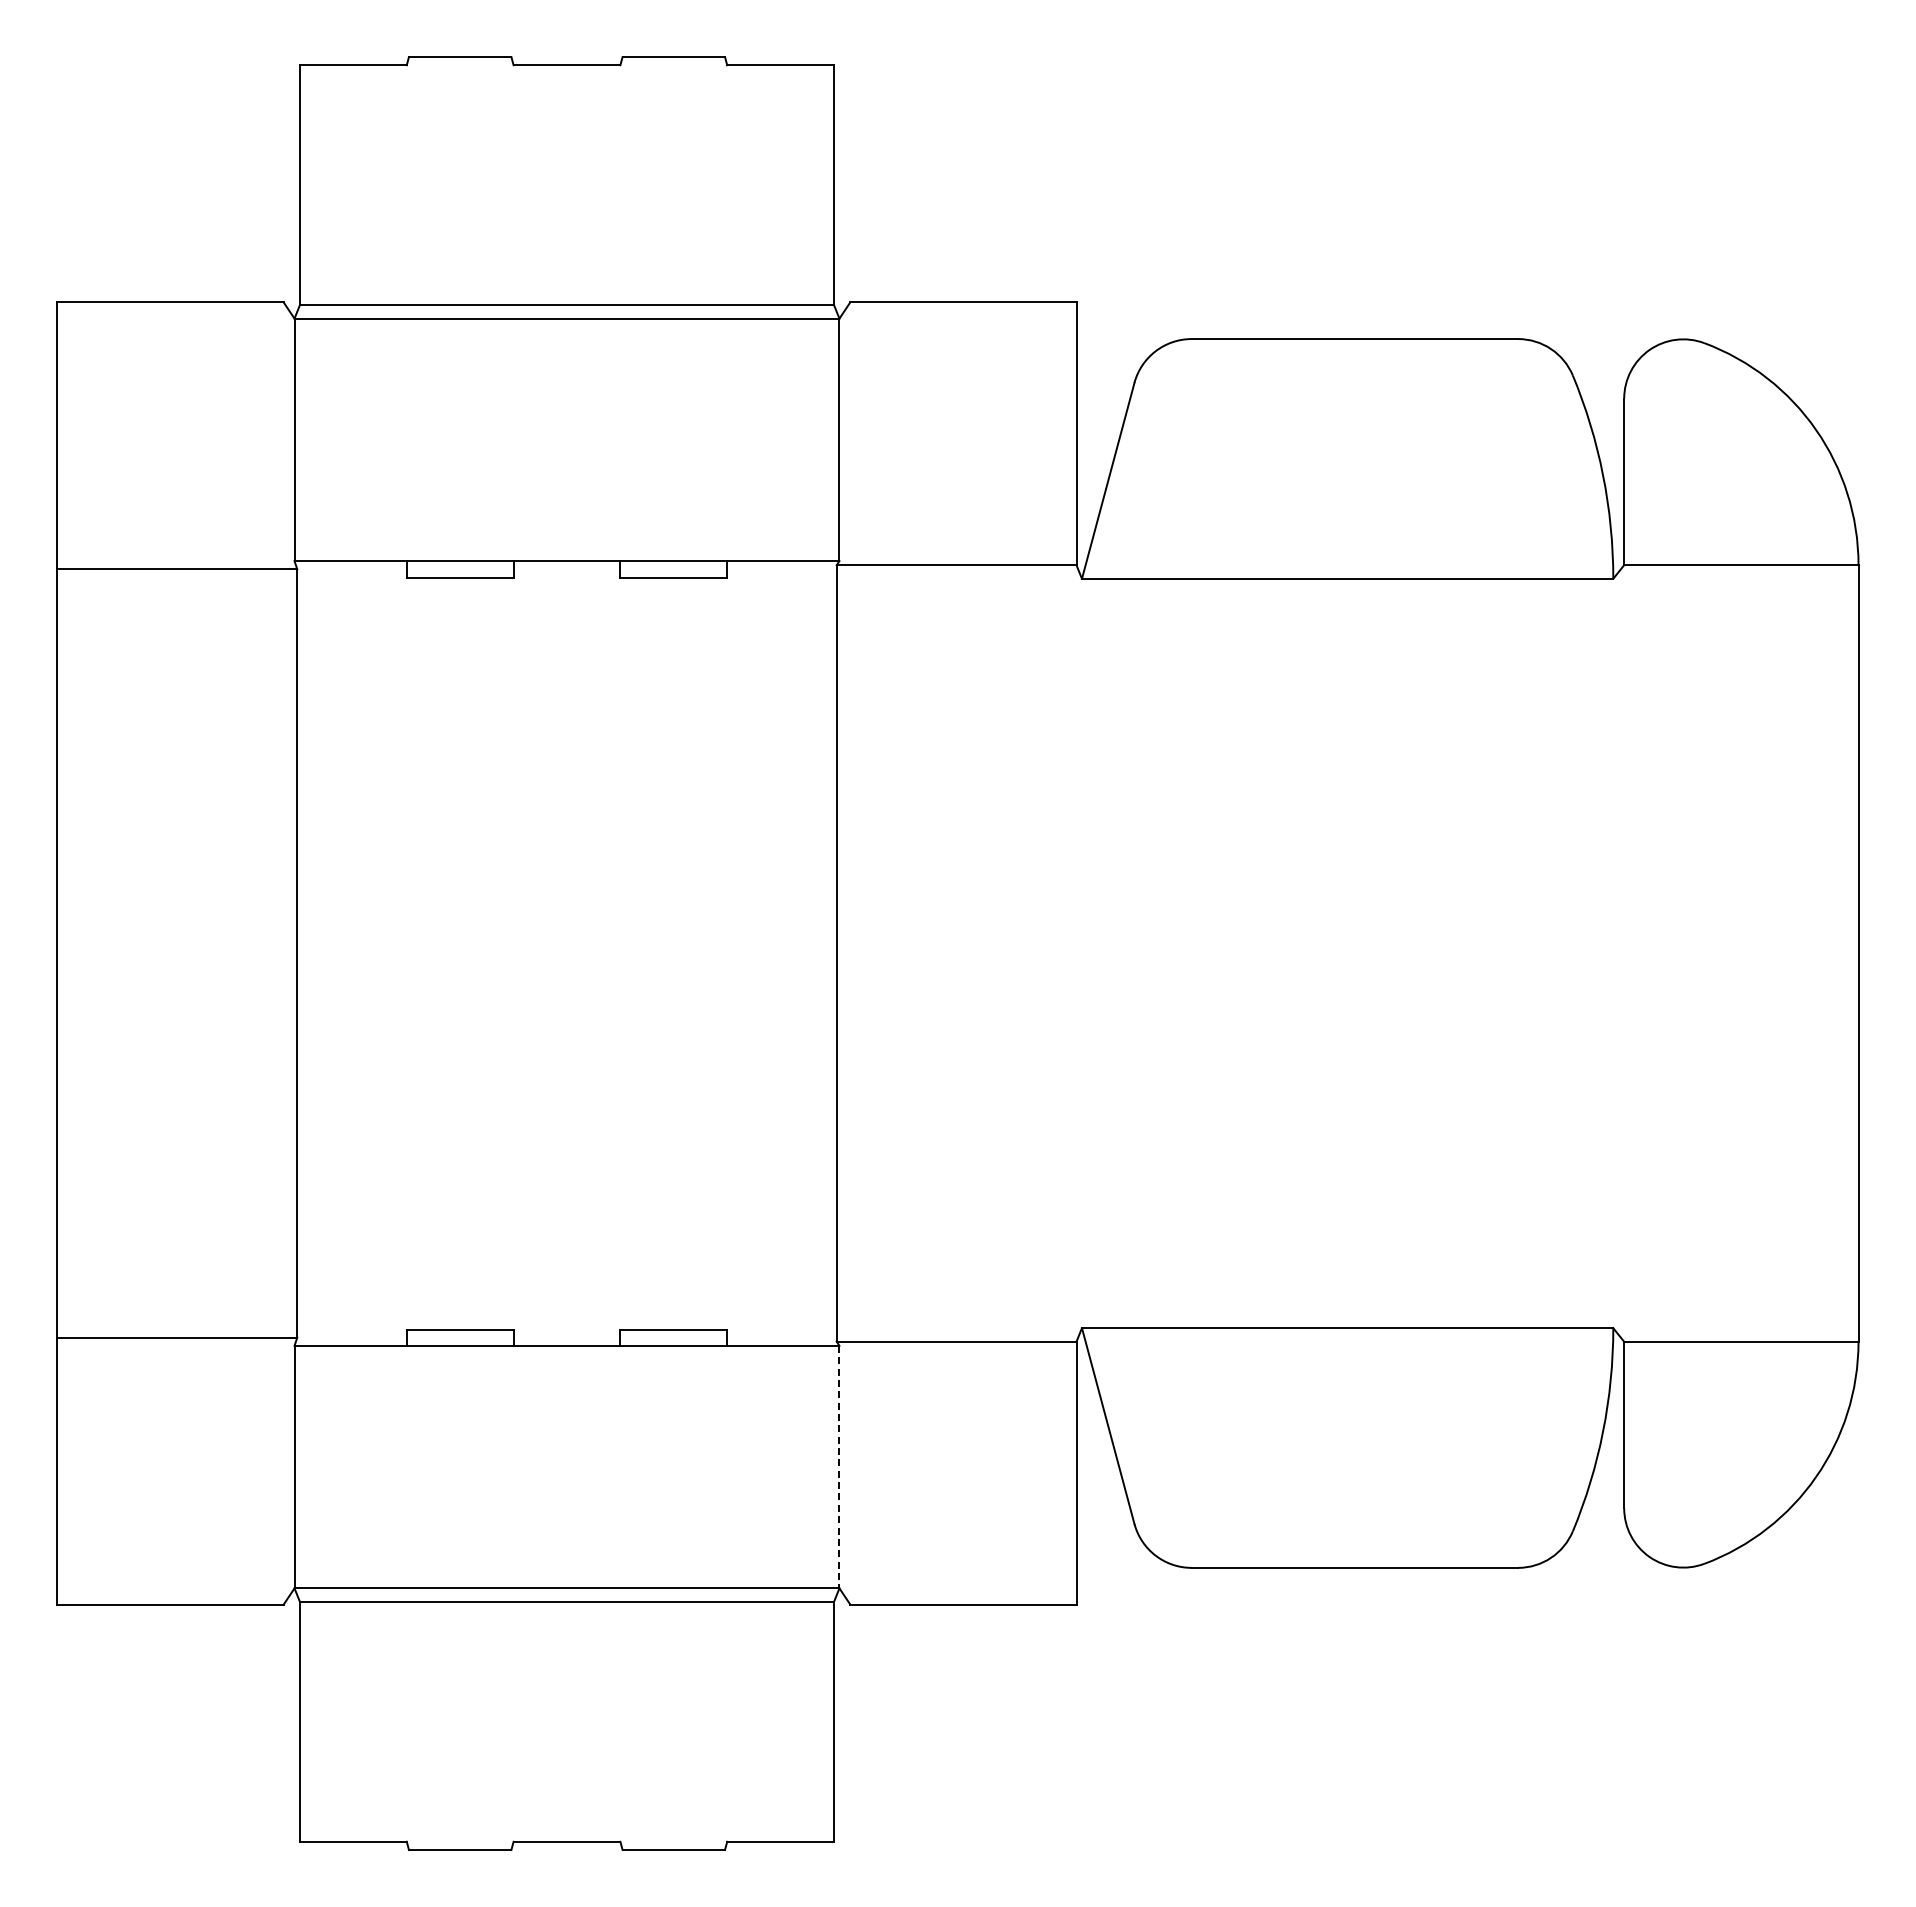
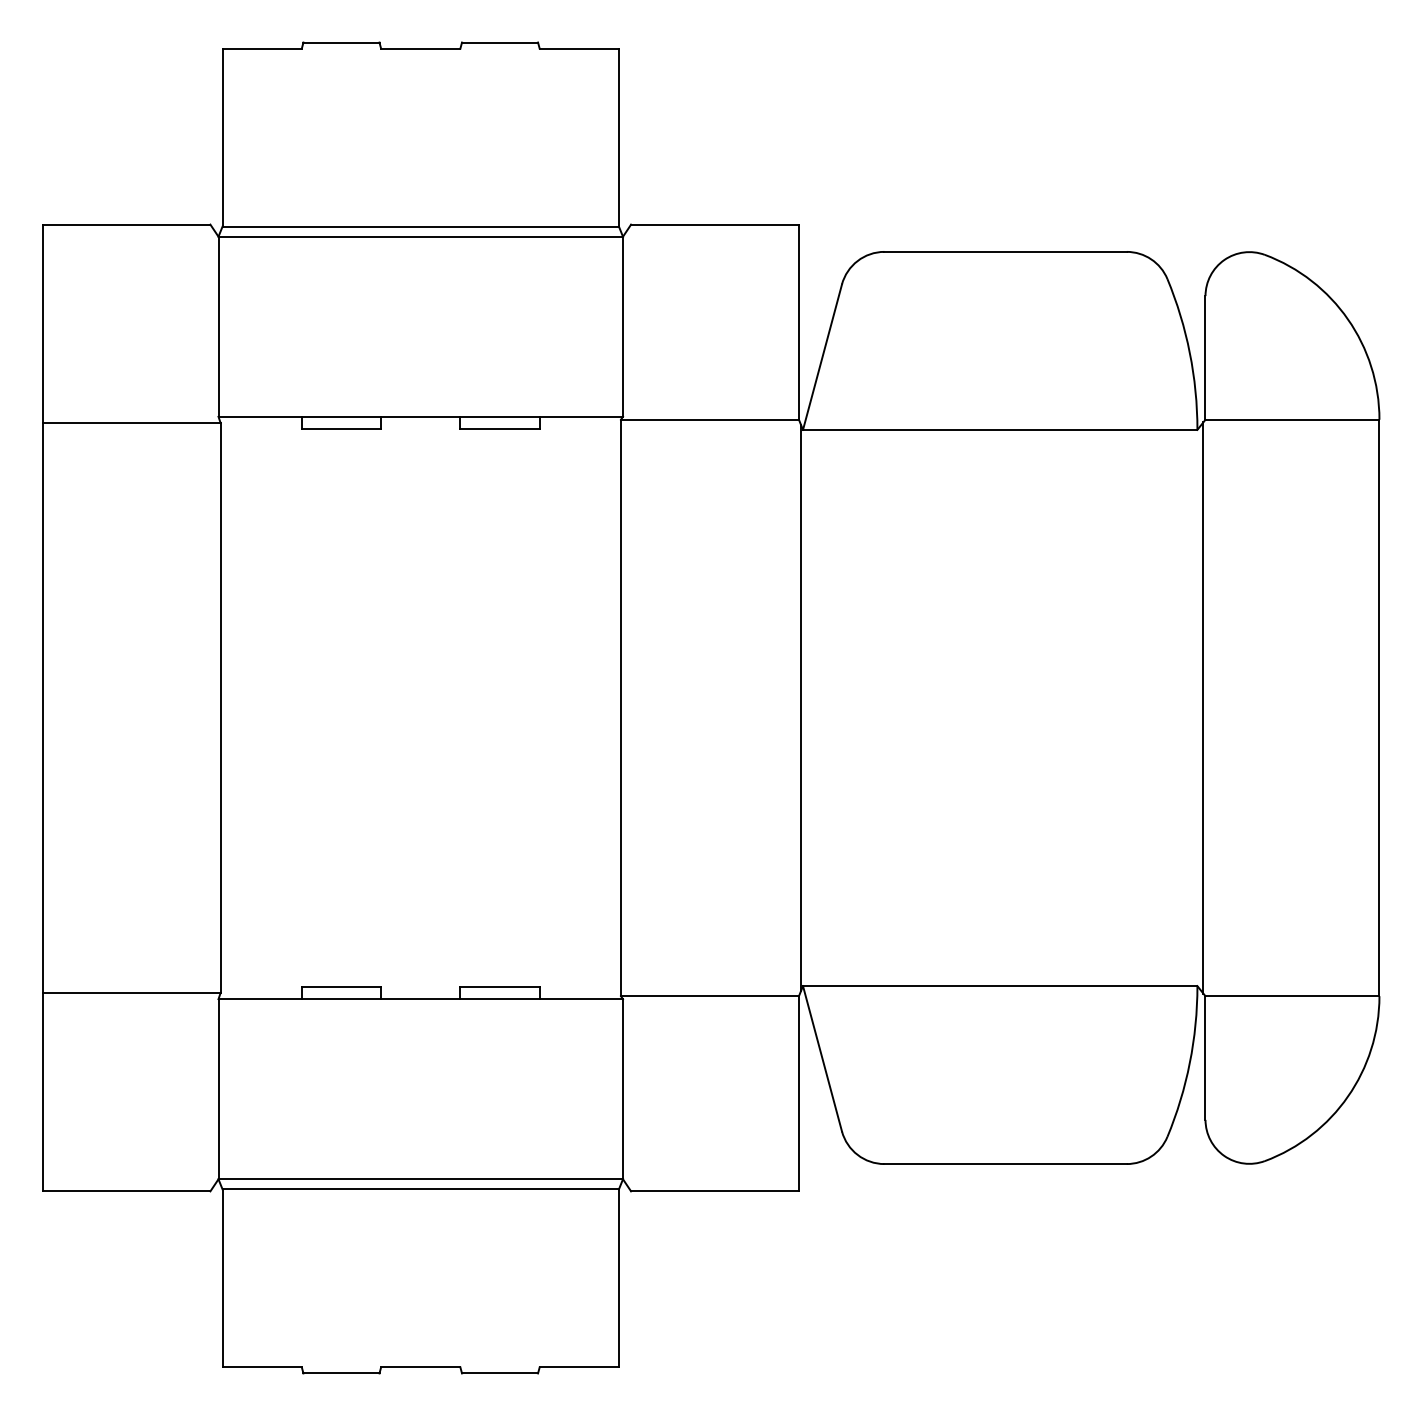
line: (1079, 953) -> (801, 708), added
line: (1621, 953) -> (1203, 708), added
line: (839, 1467) -> (623, 1089), dashed -> solid

